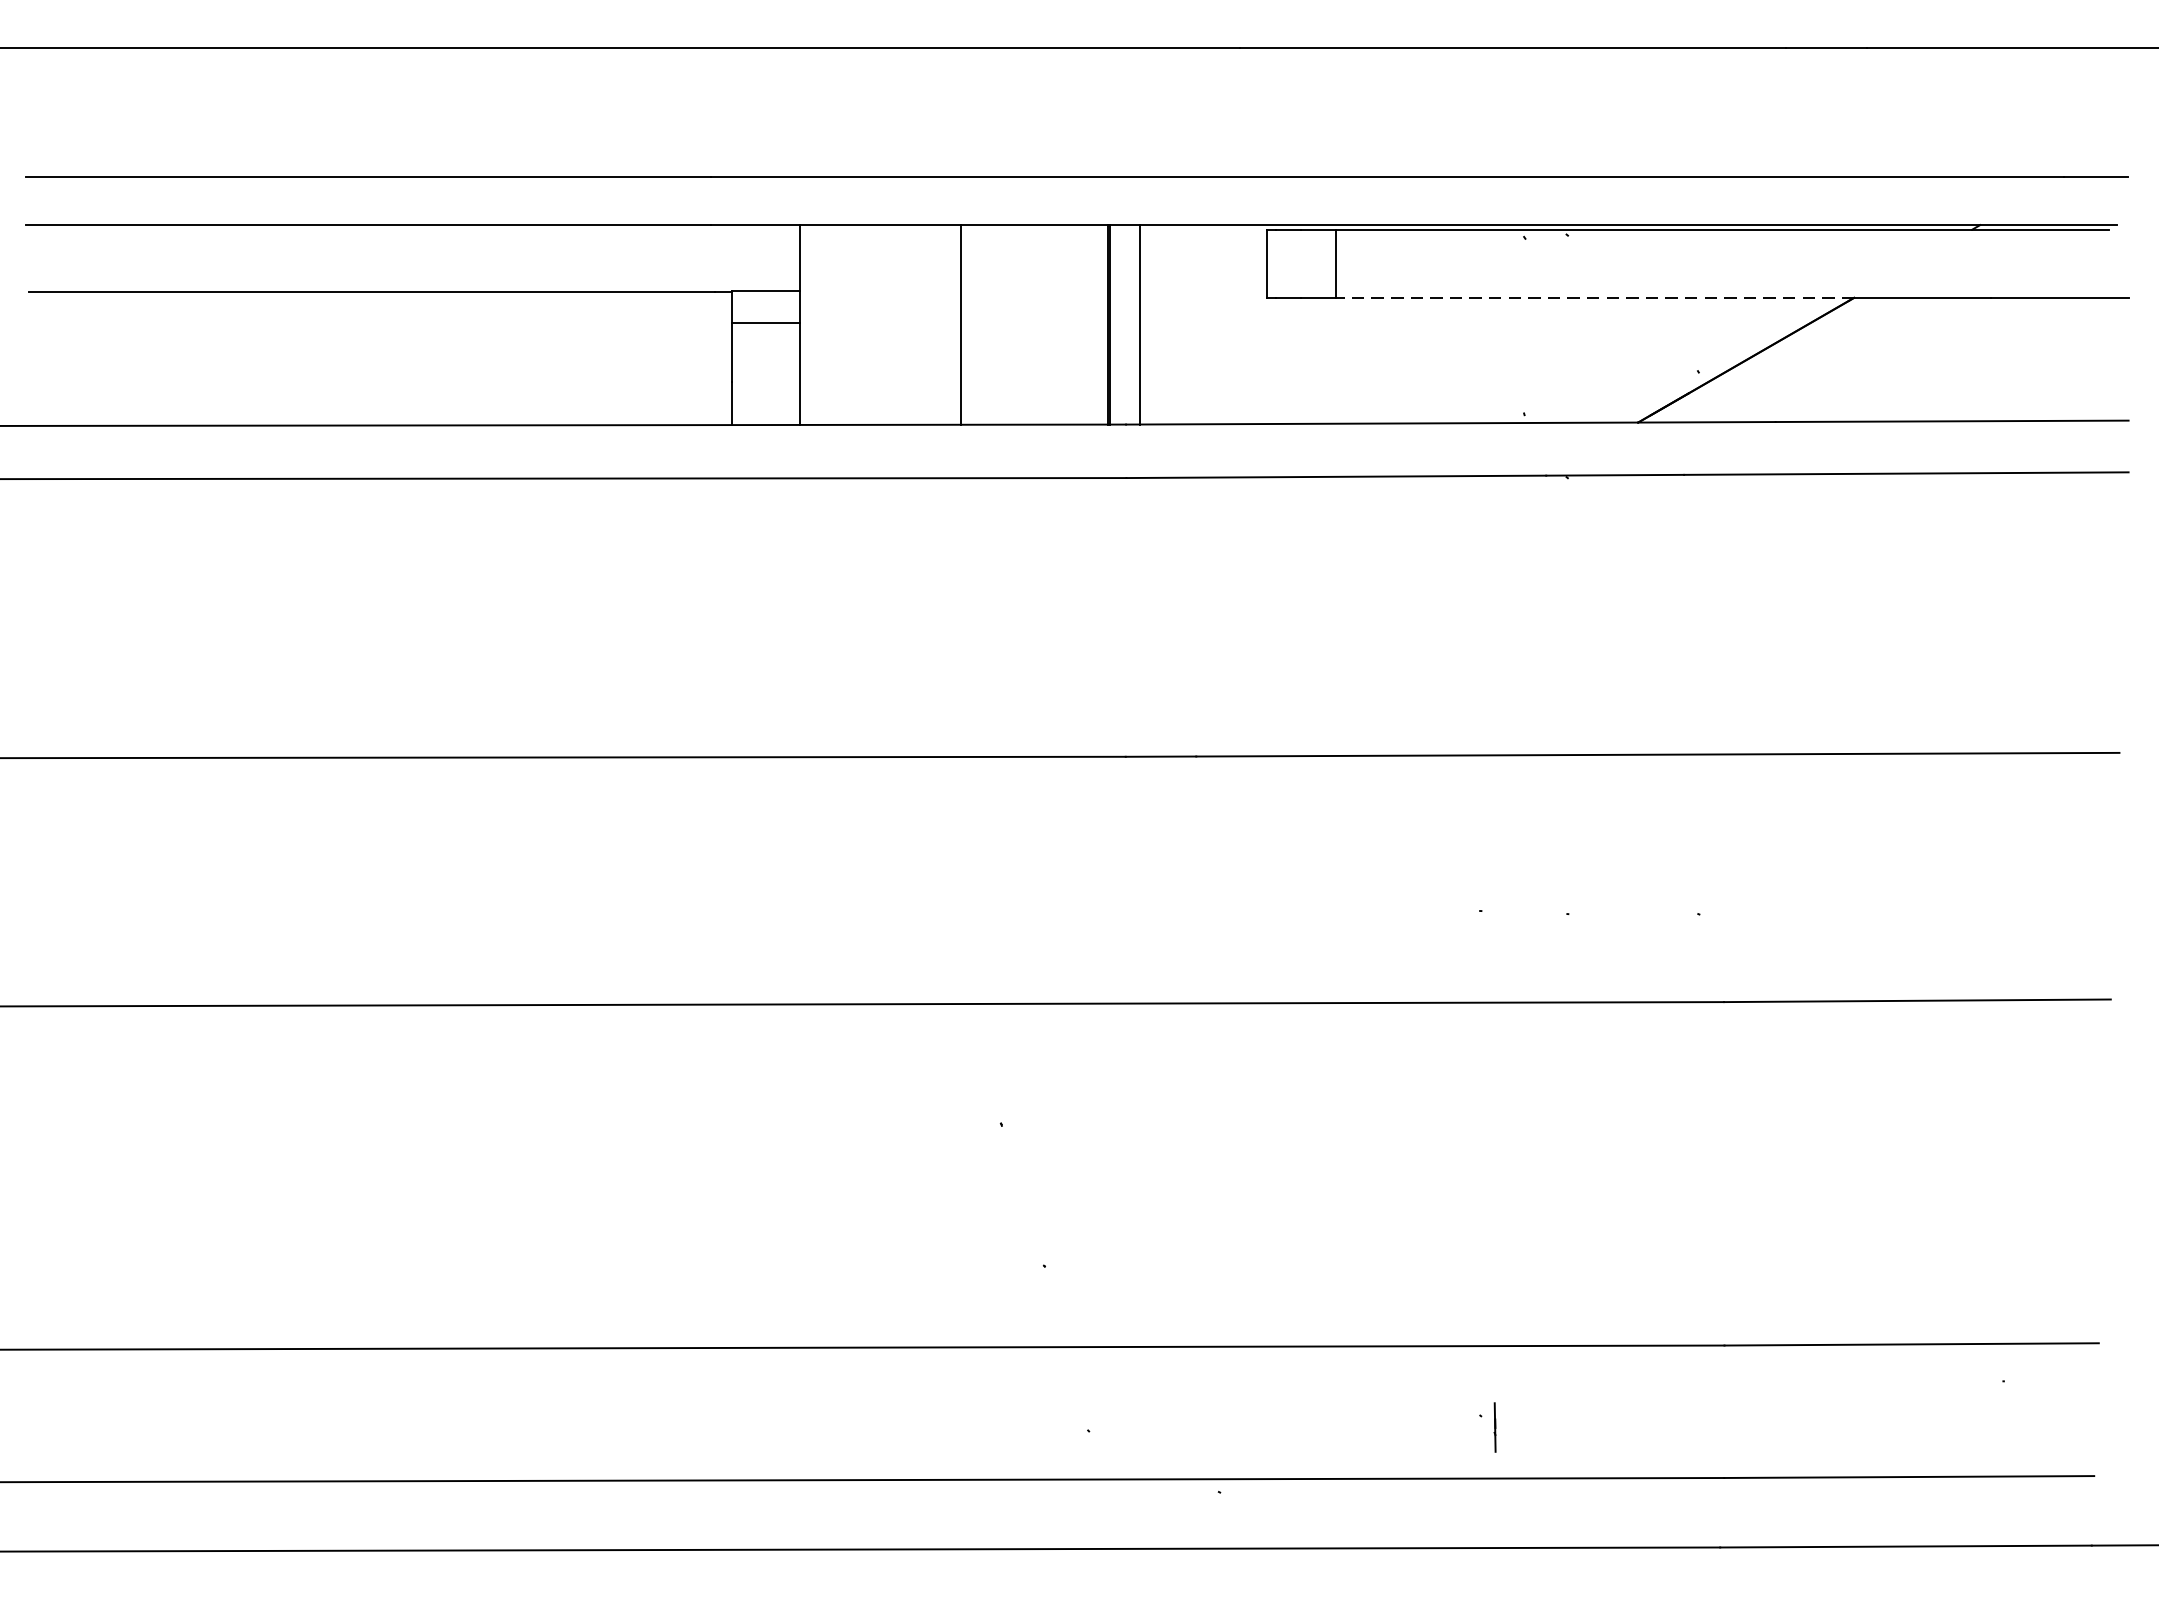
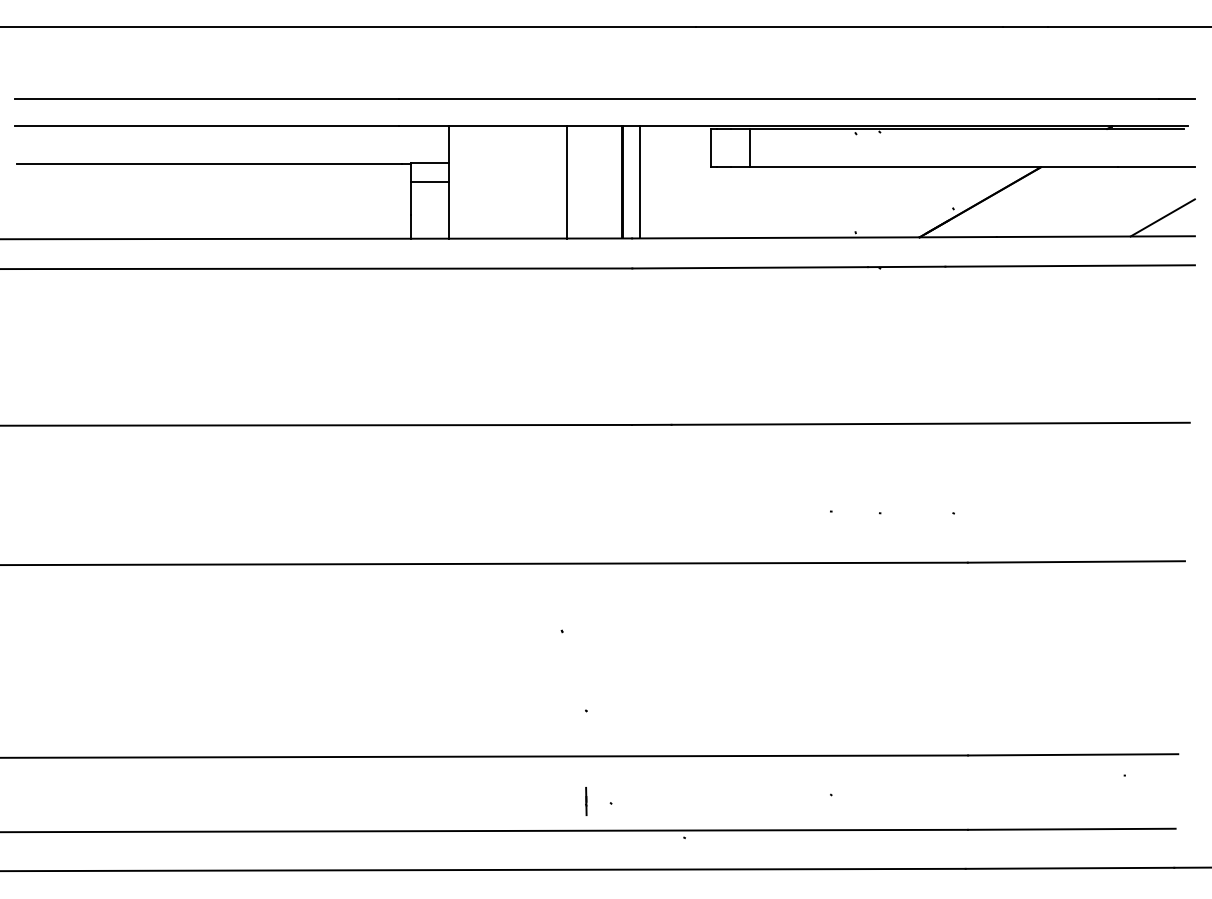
line: (1595, 298) -> (895, 167), dashed -> solid
line: (961, 324) -> (567, 182), moved
line: (2070, 387) -> (1162, 217), added
line: (1495, 1427) -> (586, 801), moved

